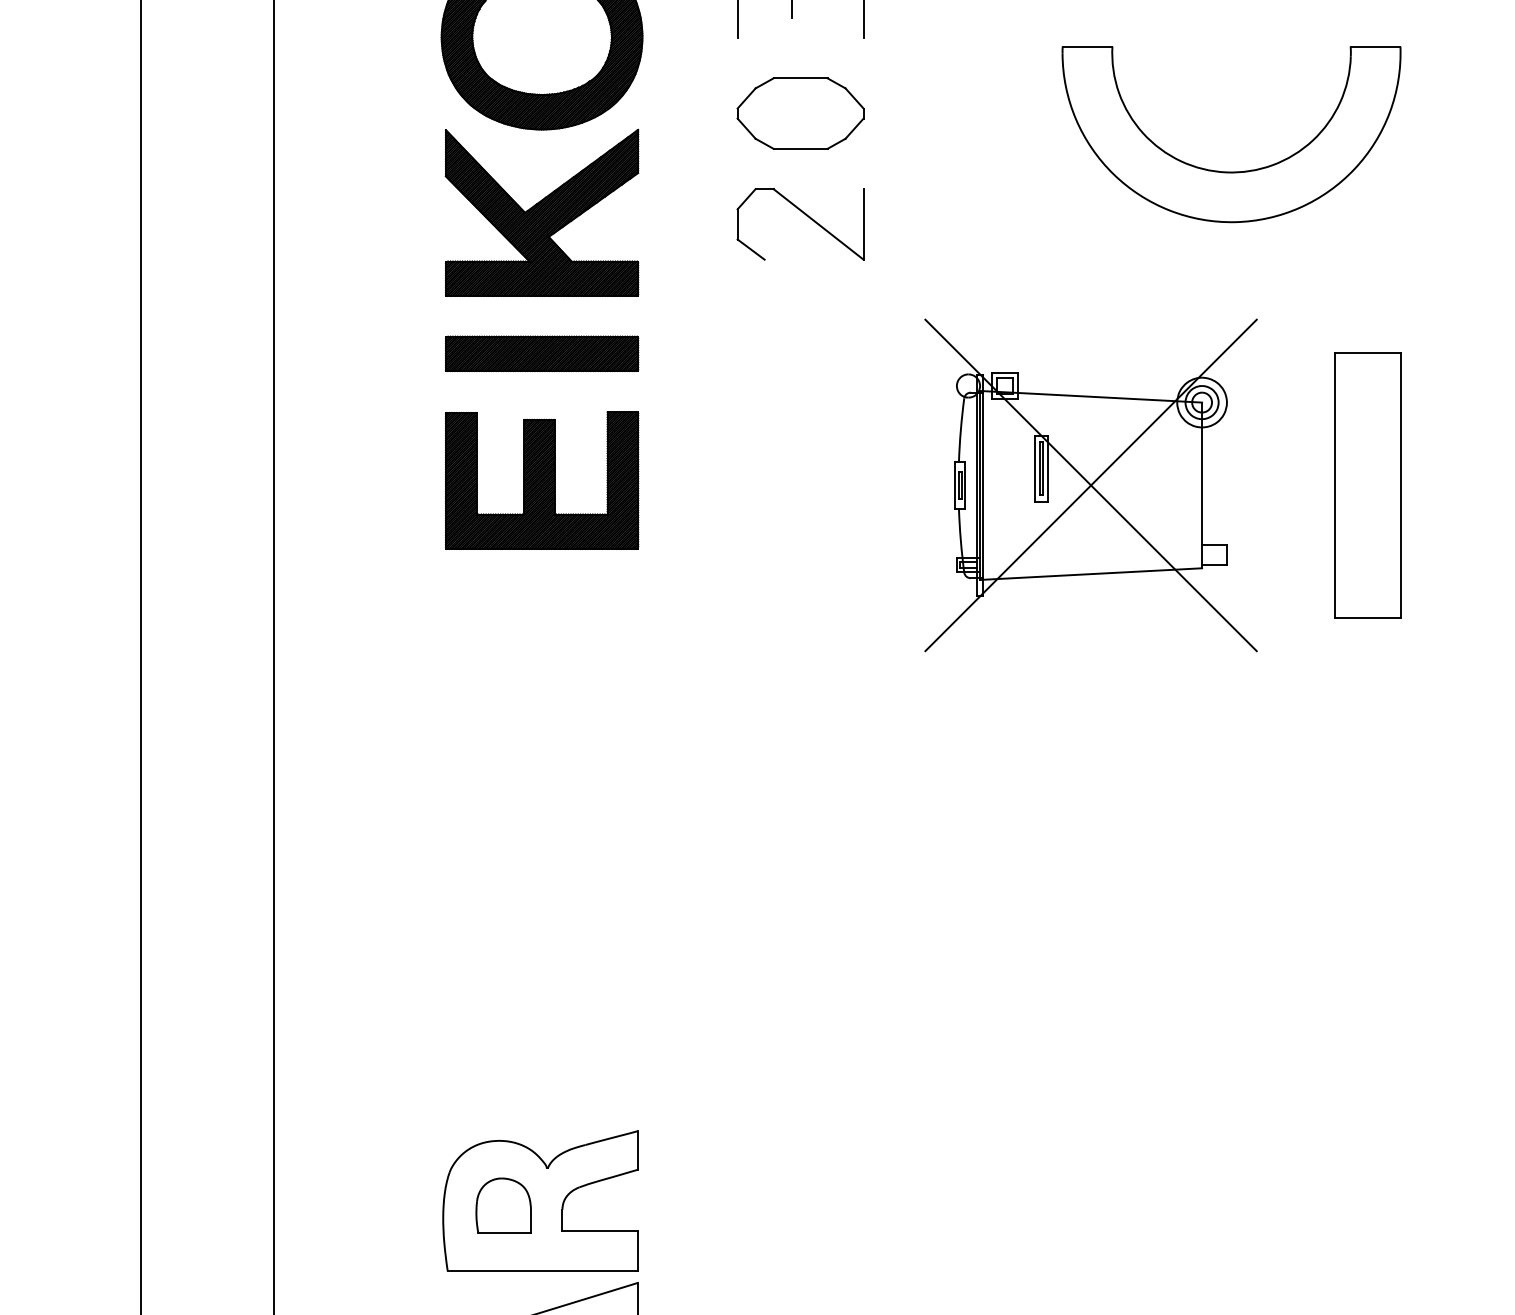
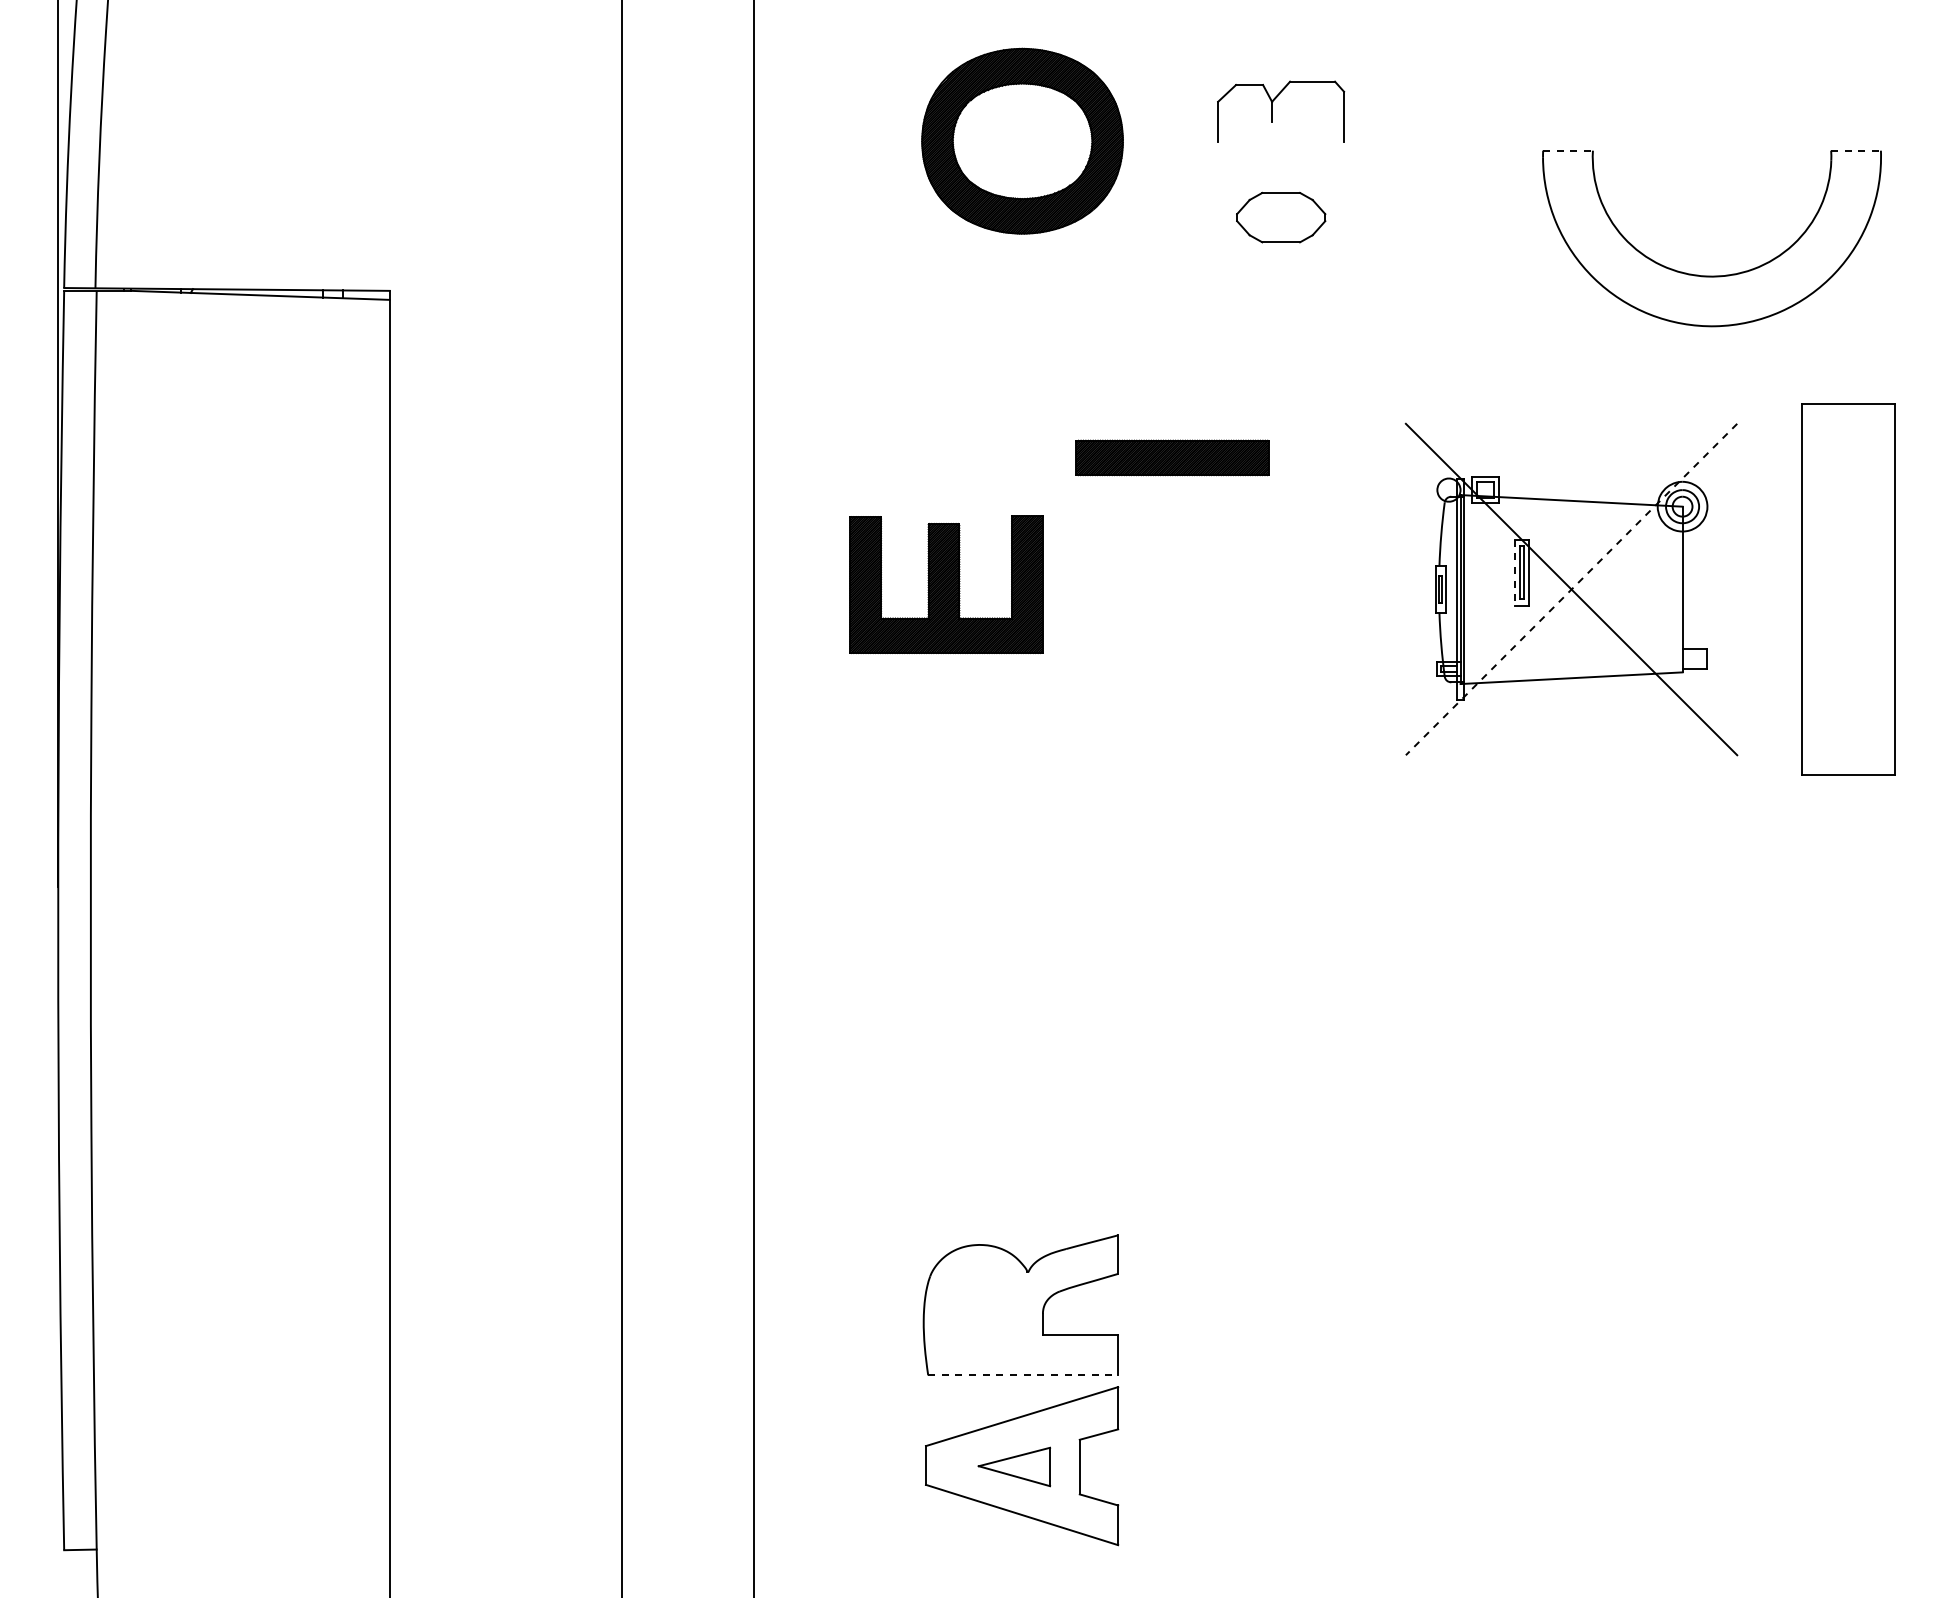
line: (1088, 46) -> (1568, 150), solid -> dashed
line: (1376, 46) -> (1856, 150), solid -> dashed
part: (801, 113) -> (1281, 217), size x0.7
part: (542, 212) -> (1022, 316), removed
part: (805, 215) -> (1285, 319), removed
part: (542, 353) -> (1172, 457), moved
line: (1035, 469) -> (1515, 573), solid -> dashed
part: (542, 480) -> (946, 584), moved
line: (1091, 485) -> (1571, 589), solid -> dashed
part: (1367, 485) -> (1847, 589), size x1.4
part: (504, 1205) -> (984, 1309), removed
line: (543, 1271) -> (1023, 1375), solid -> dashed

